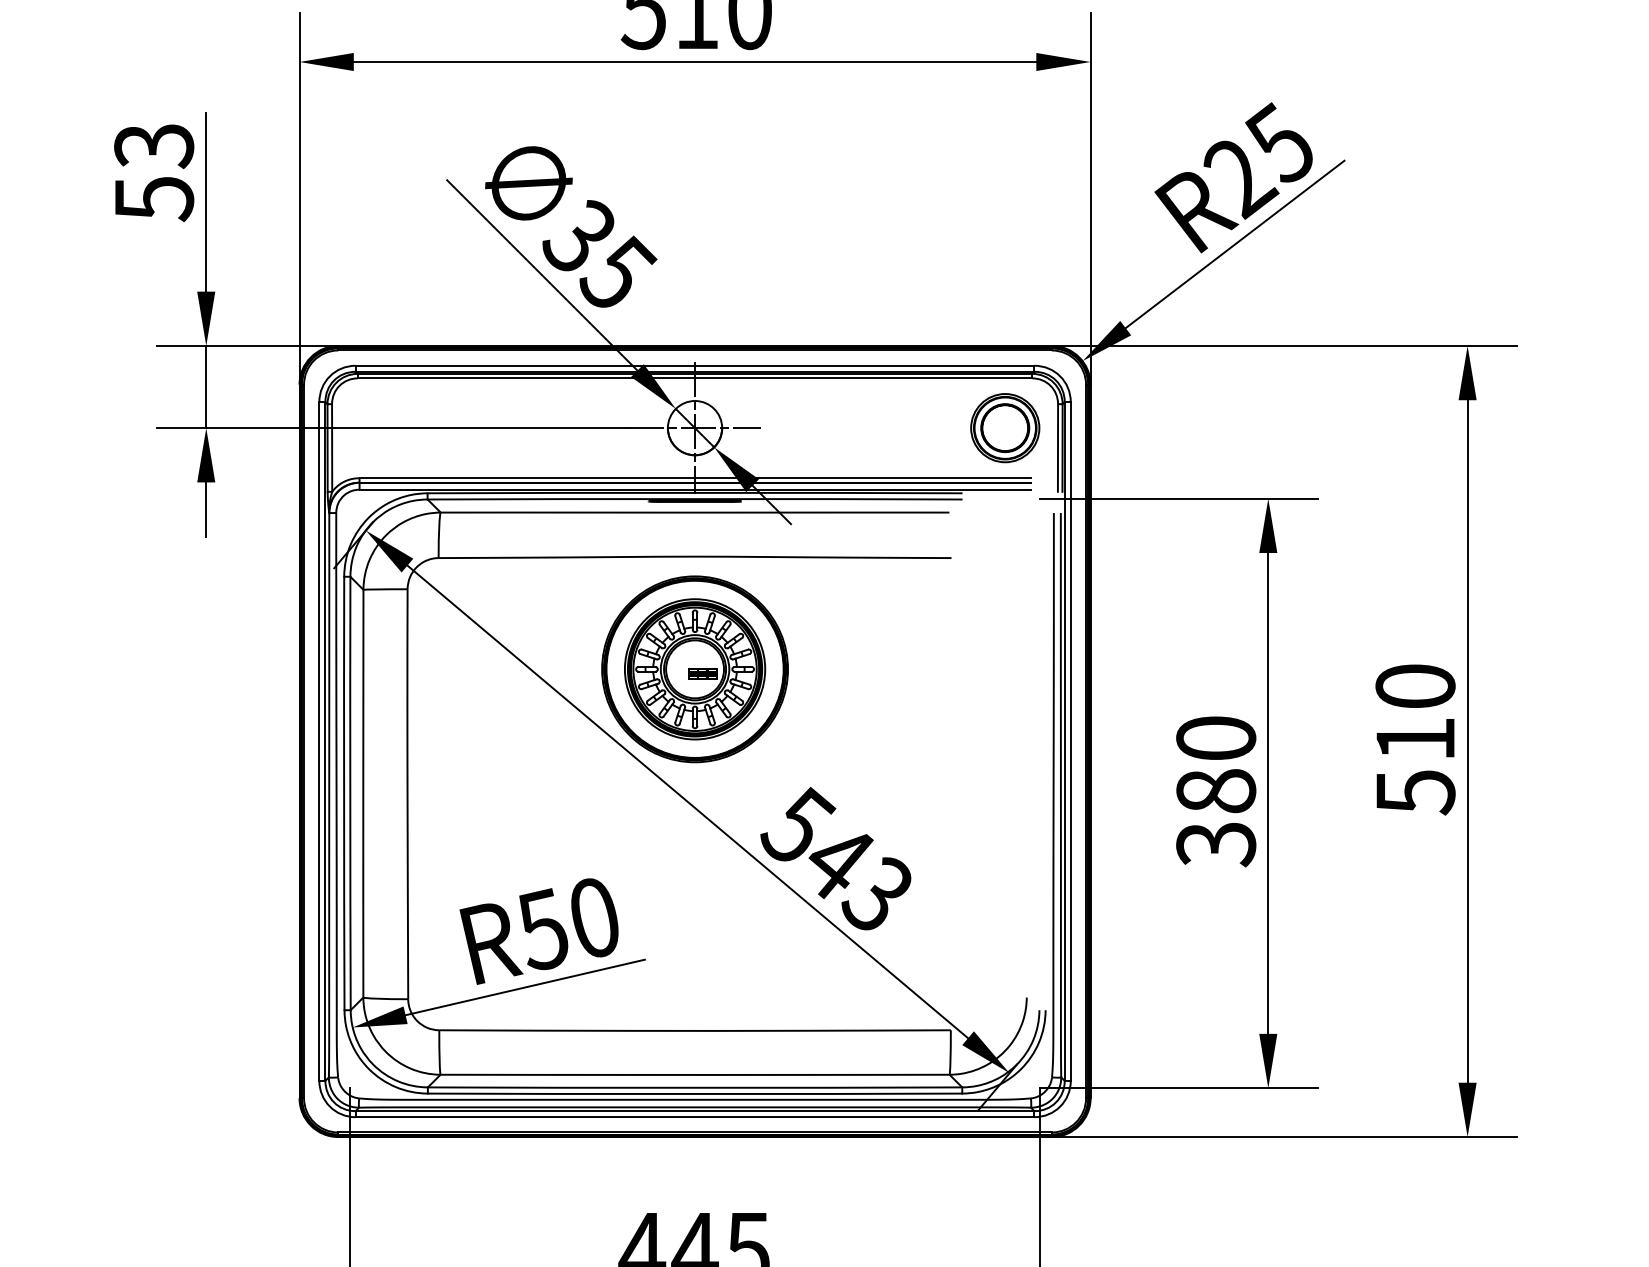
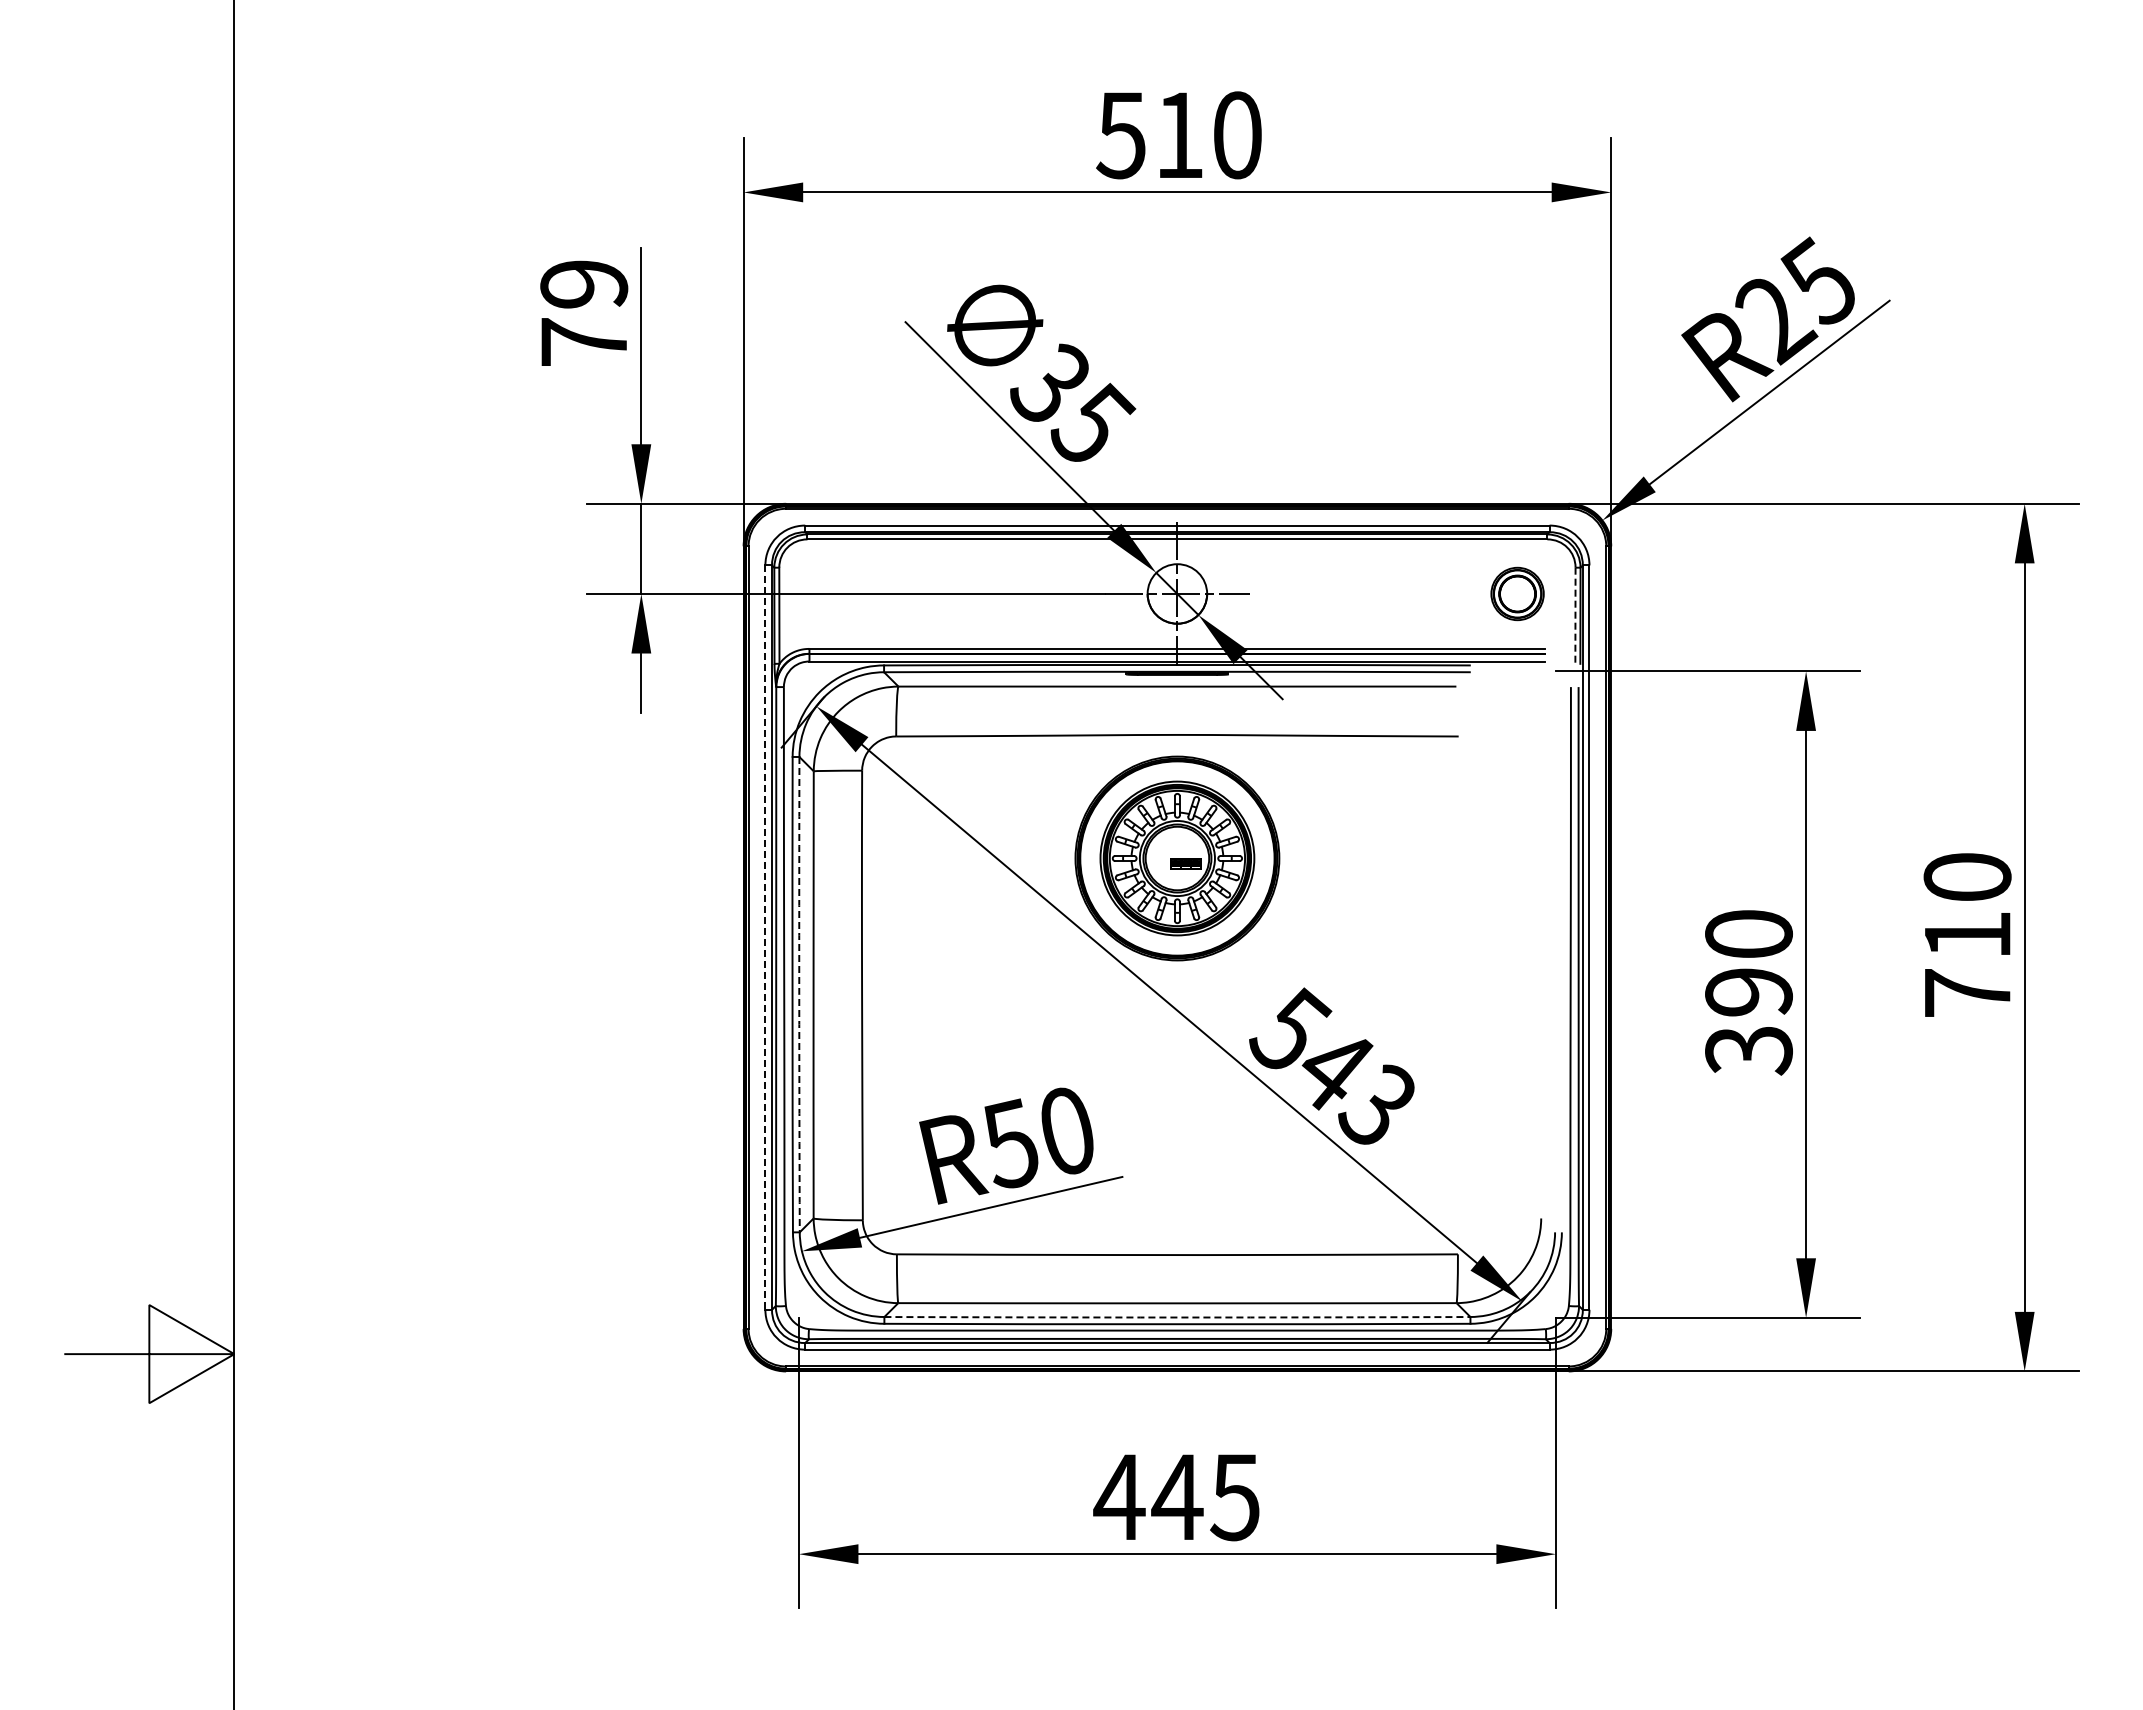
text: (154, 172) -> (584, 313), 53 -> 79
part: (1005, 427) -> (1517, 593), size x0.7
line: (1058, 448) -> (1575, 616), solid -> dashed
line: (319, 742) -> (765, 938), solid -> dashed
text: (1215, 791) -> (1748, 992), 380 -> 390
text: (1416, 792) -> (1968, 993), 510 -> 710
arc: (350, 793) -> (799, 994), solid -> dashed
arc: (695, 1087) -> (1177, 1317), solid -> dashed

